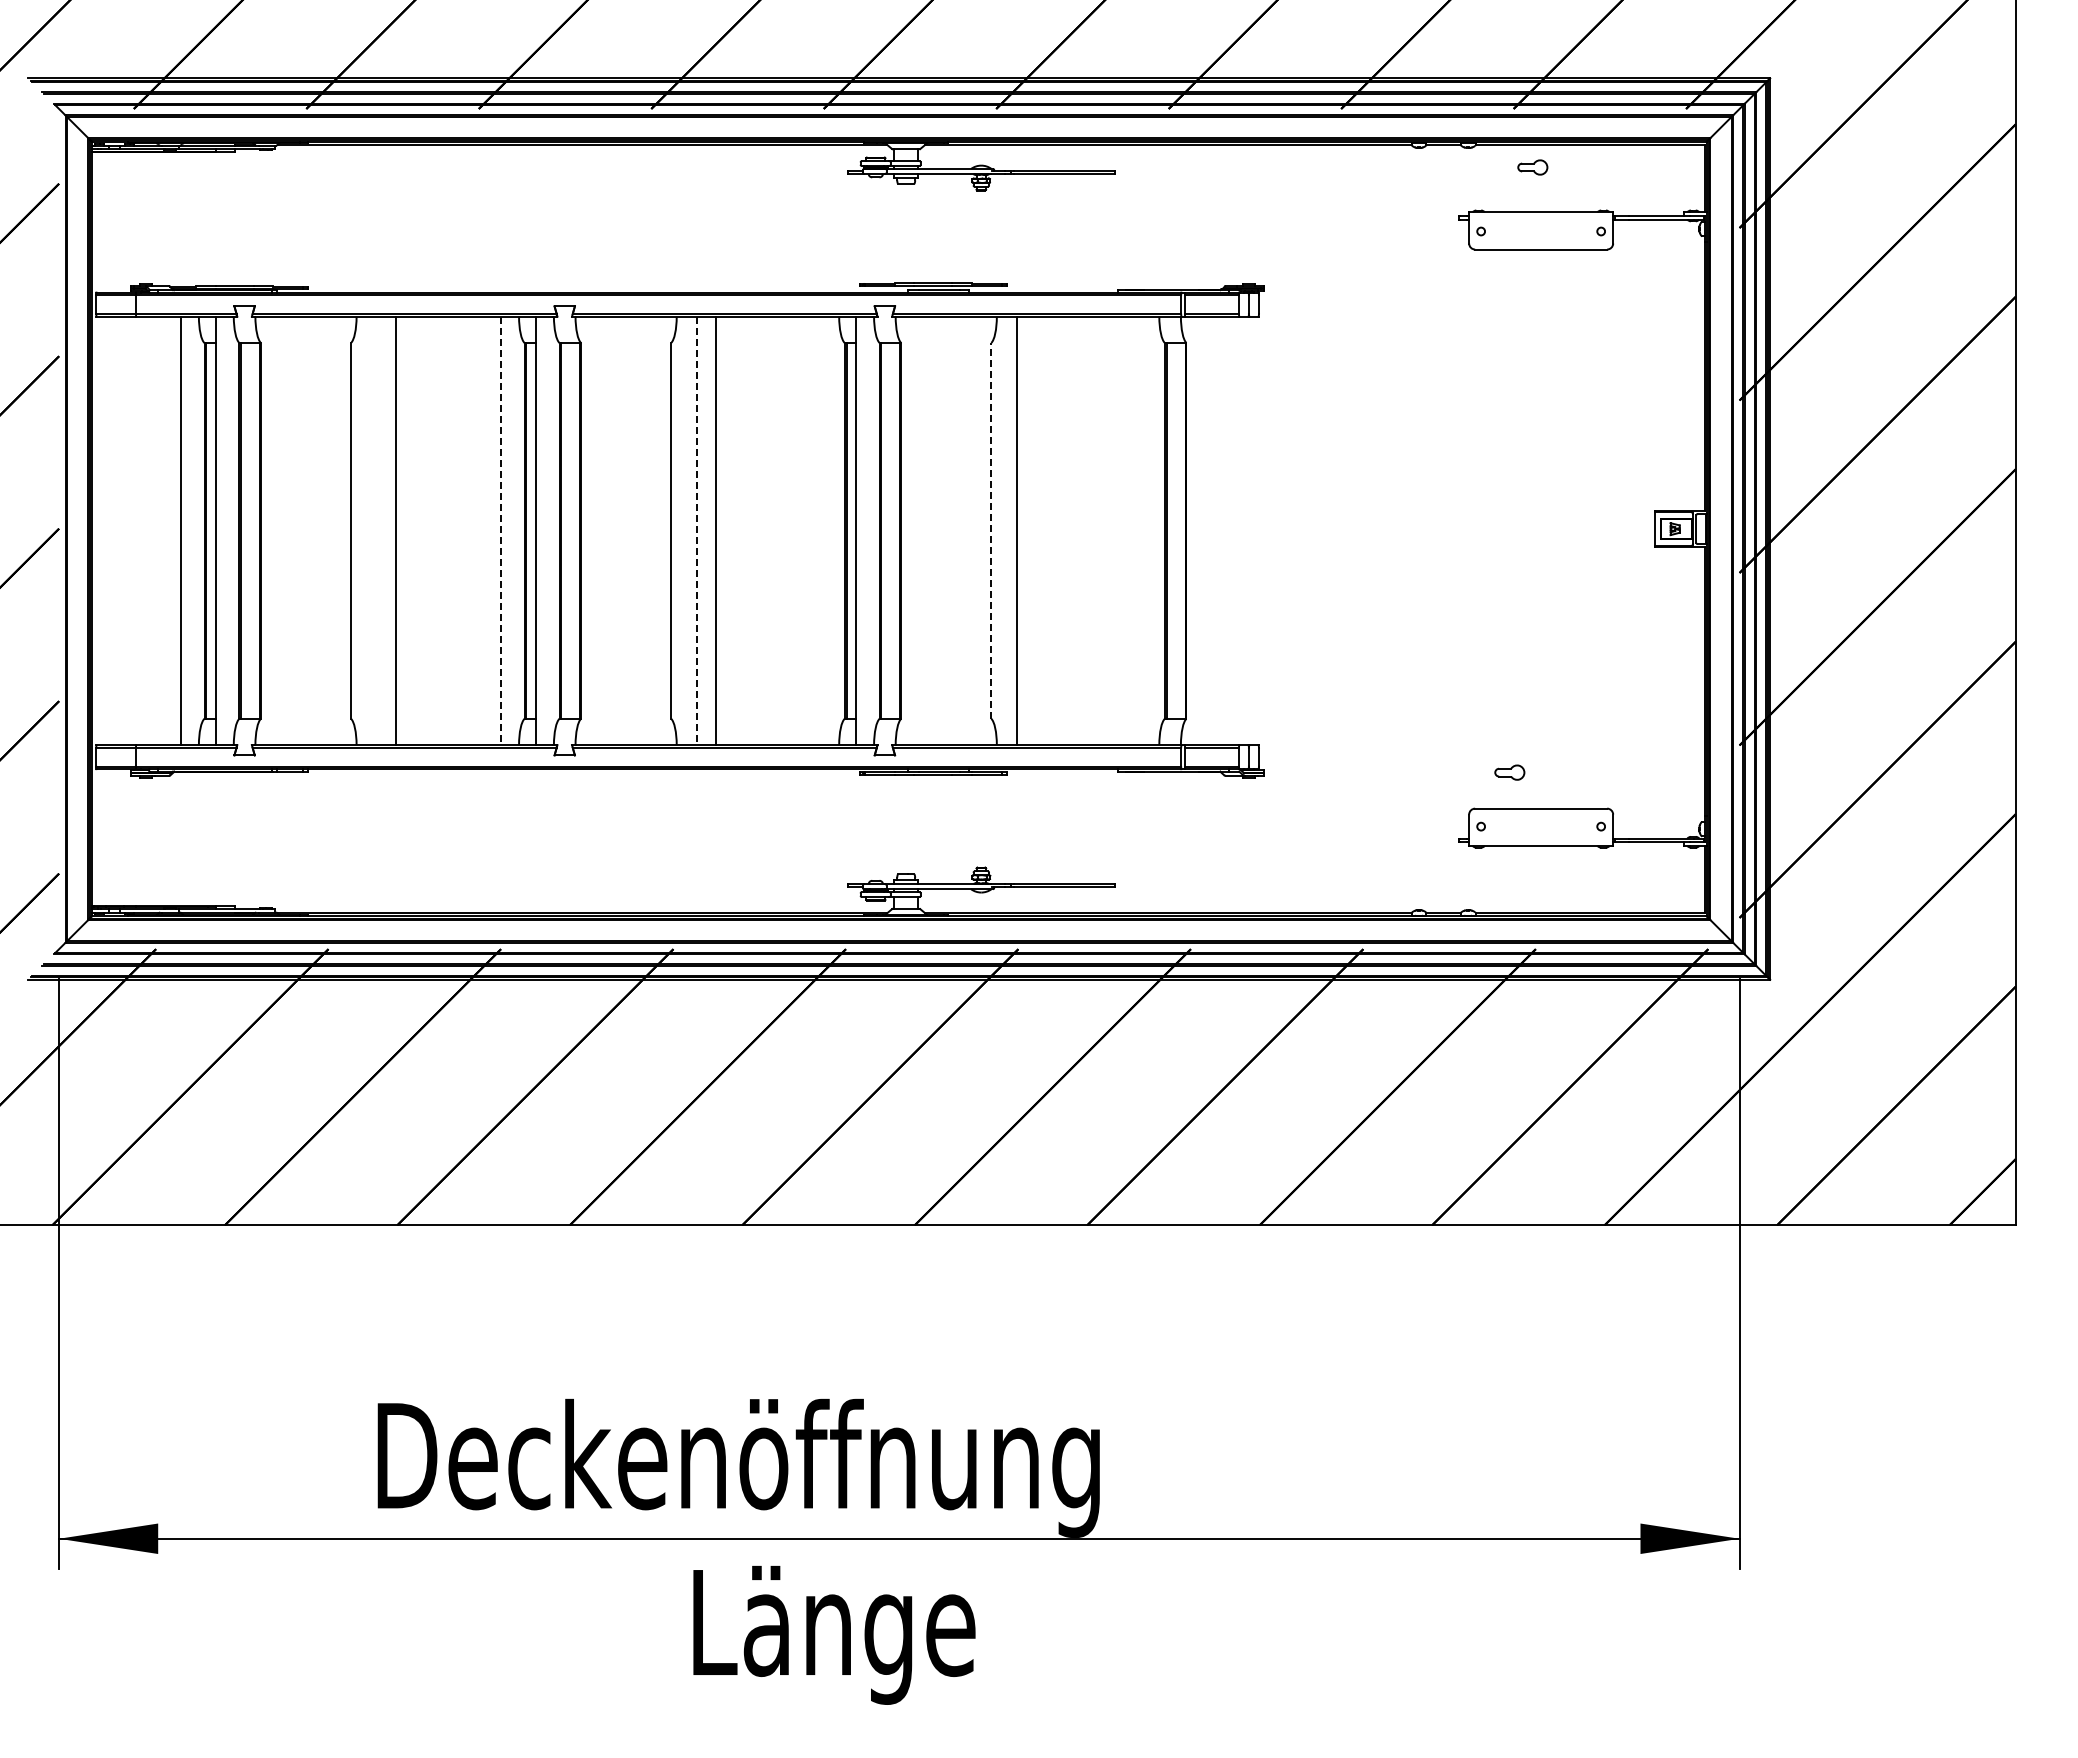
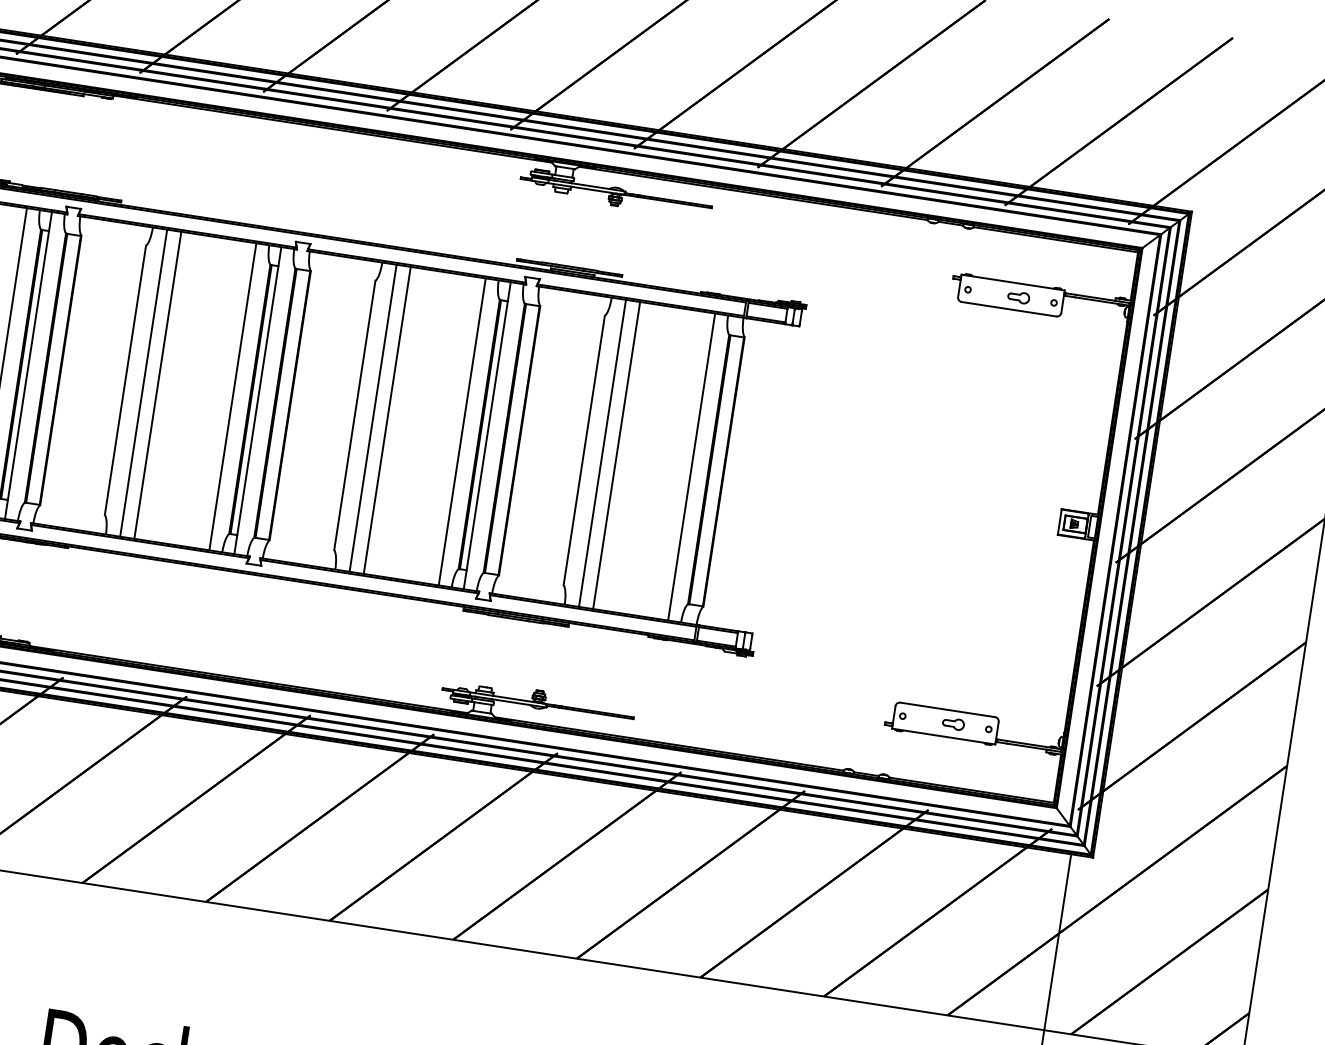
part: (1532, 167) -> (1018, 297), moved
line: (376, 530) -> (143, 382), added
line: (821, 530) -> (462, 431), added
line: (991, 530) -> (584, 450), dashed -> solid
line: (1036, 530) -> (616, 455), added
line: (1141, 530) -> (691, 466), added
line: (500, 531) -> (232, 397), dashed -> solid
line: (696, 531) -> (372, 418), dashed -> solid
part: (1509, 772) -> (953, 723), moved

